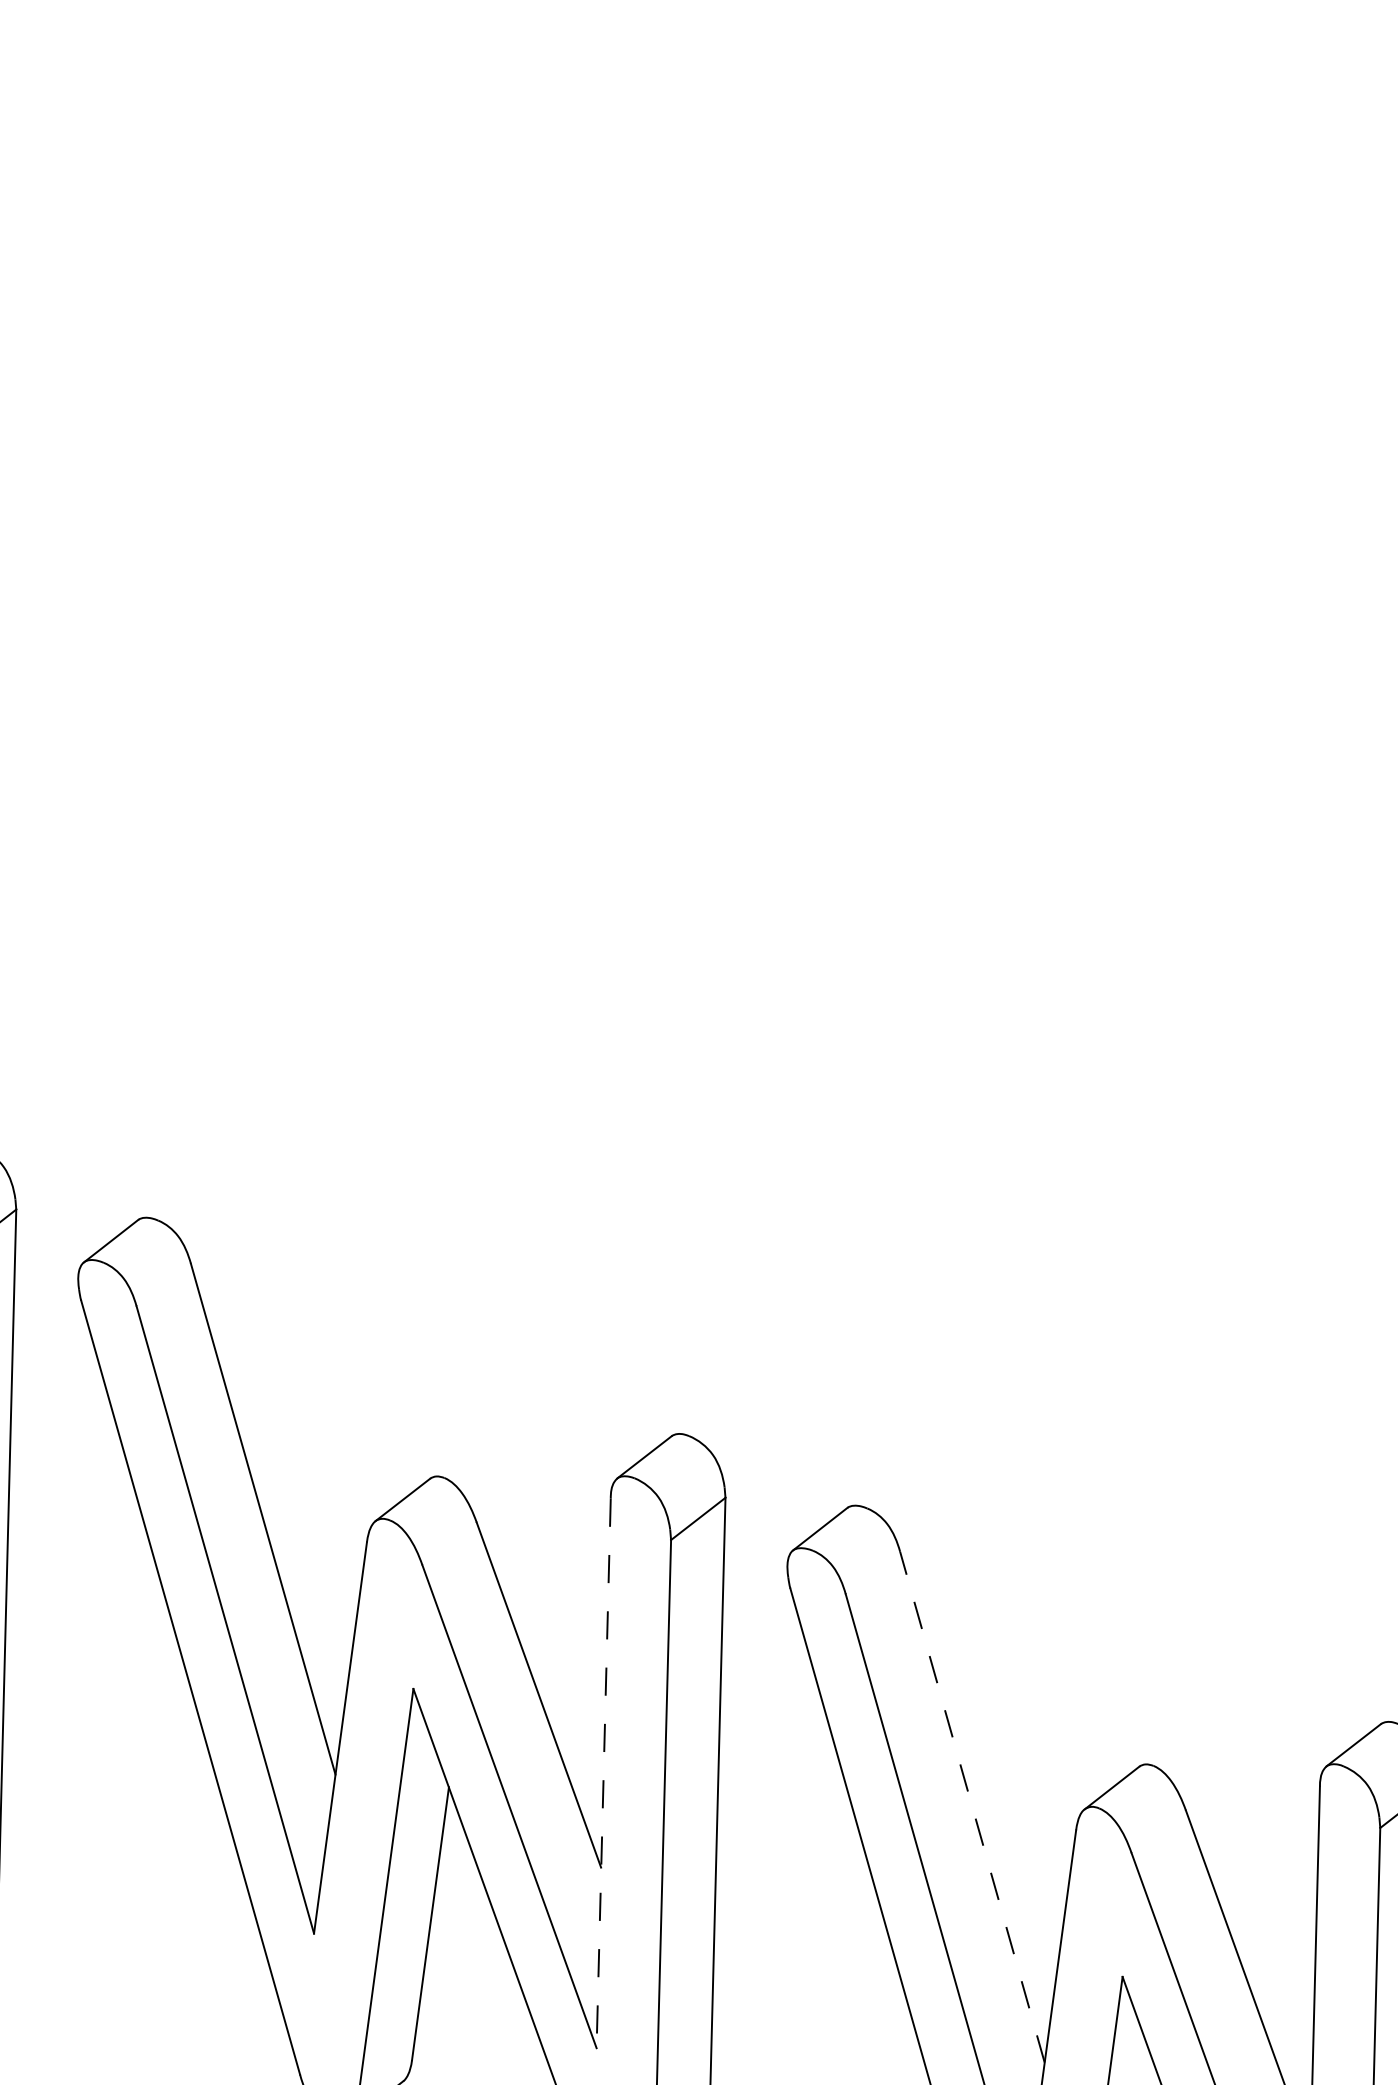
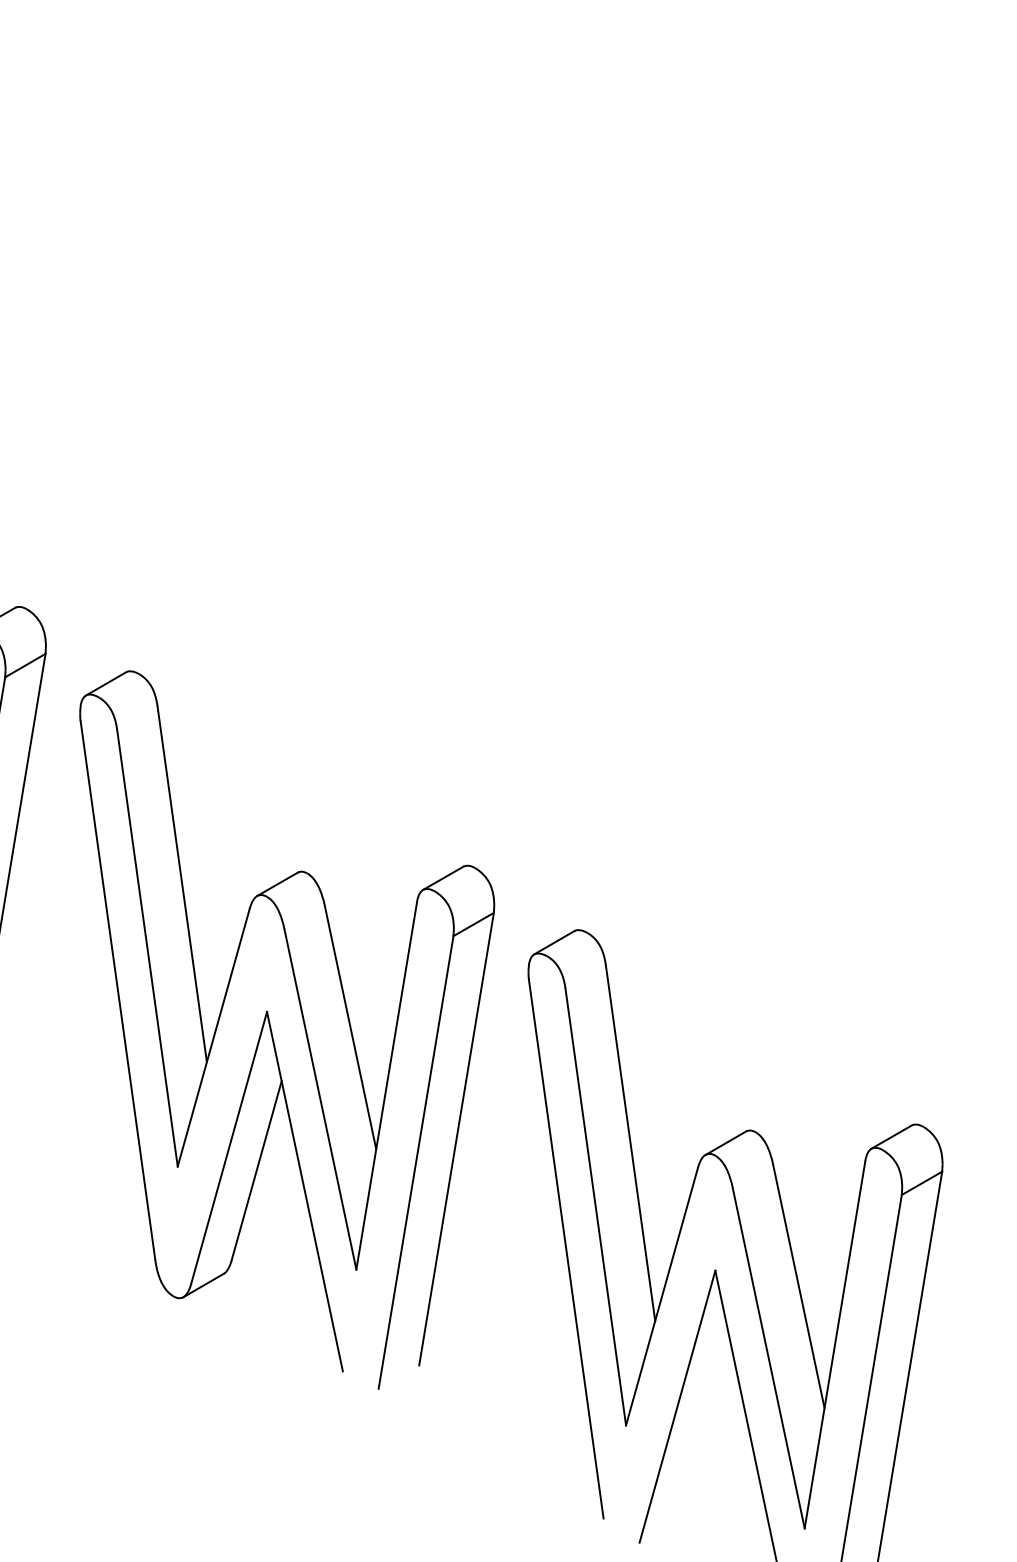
line: (603, 1773) -> (386, 1086), dashed -> solid
line: (972, 1806) -> (630, 1142), dashed -> solid

